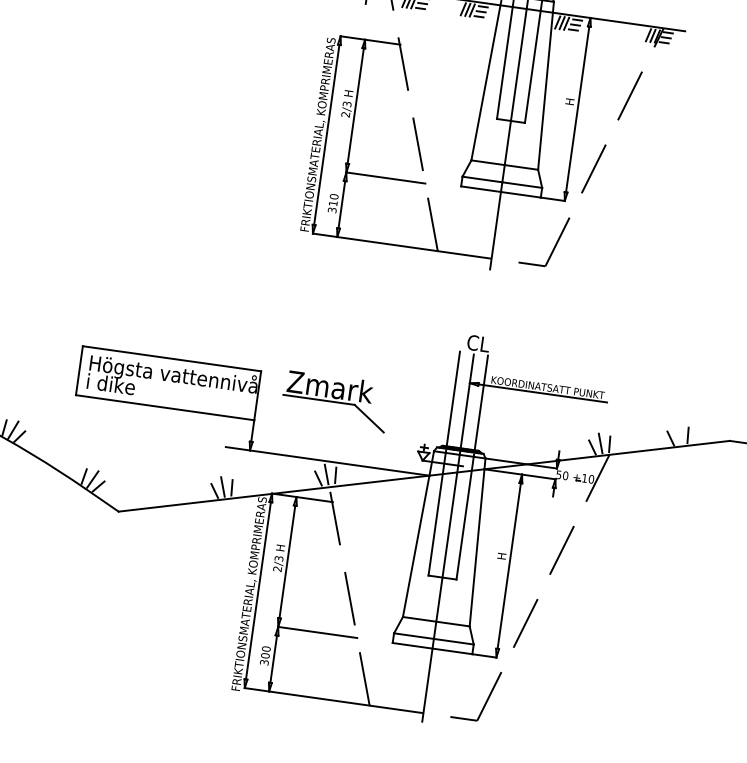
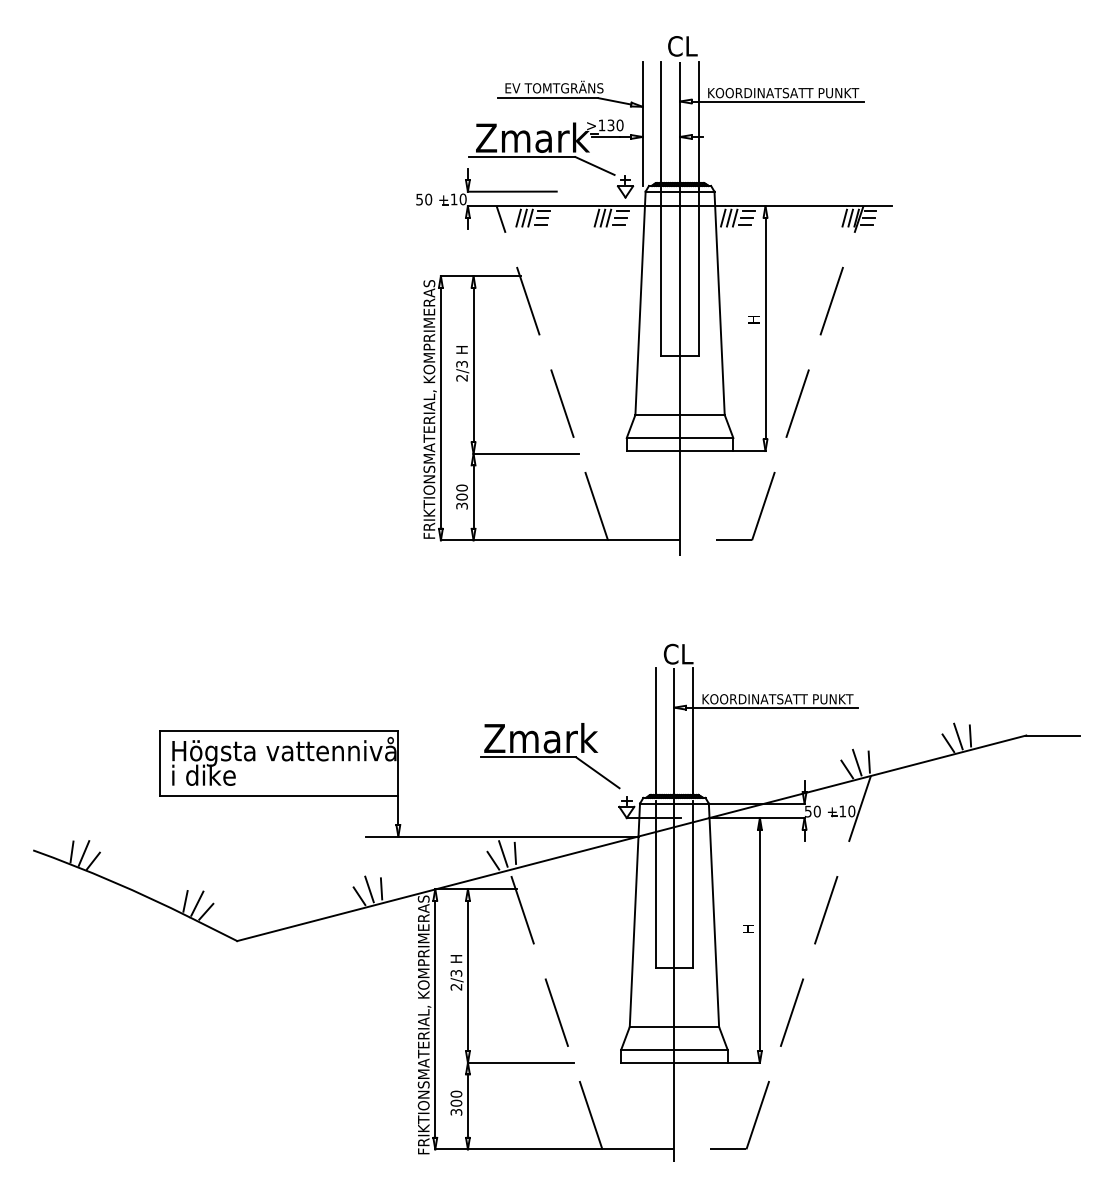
text: (332, 203) -> (461, 496), 310 -> 300
part: (335, 401) -> (550, 756), moved
line: (678, 434) -> (957, 736), added

